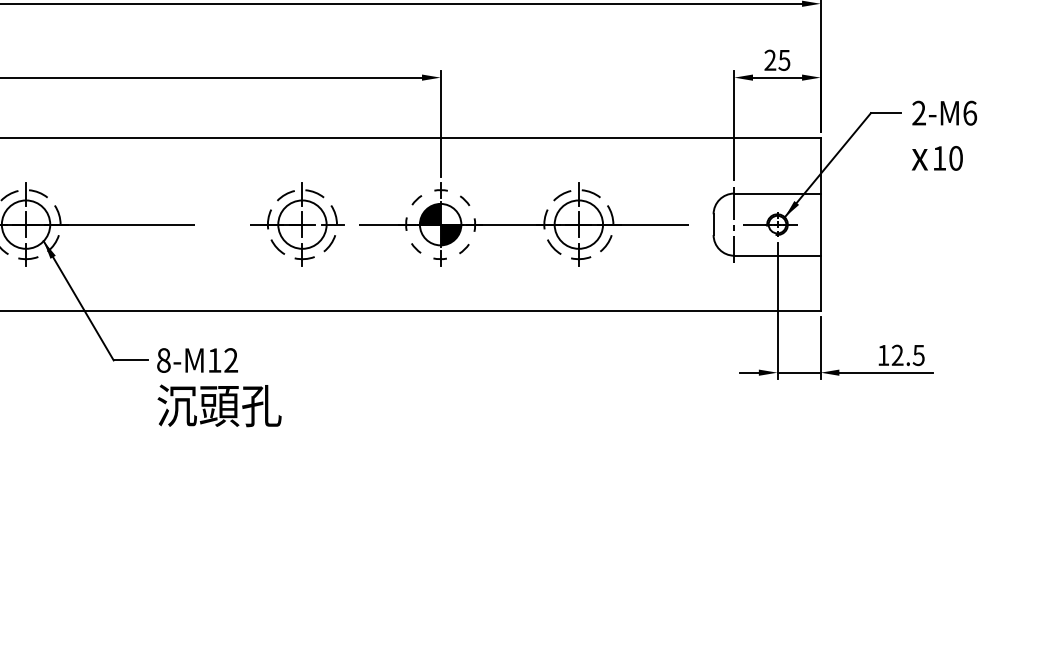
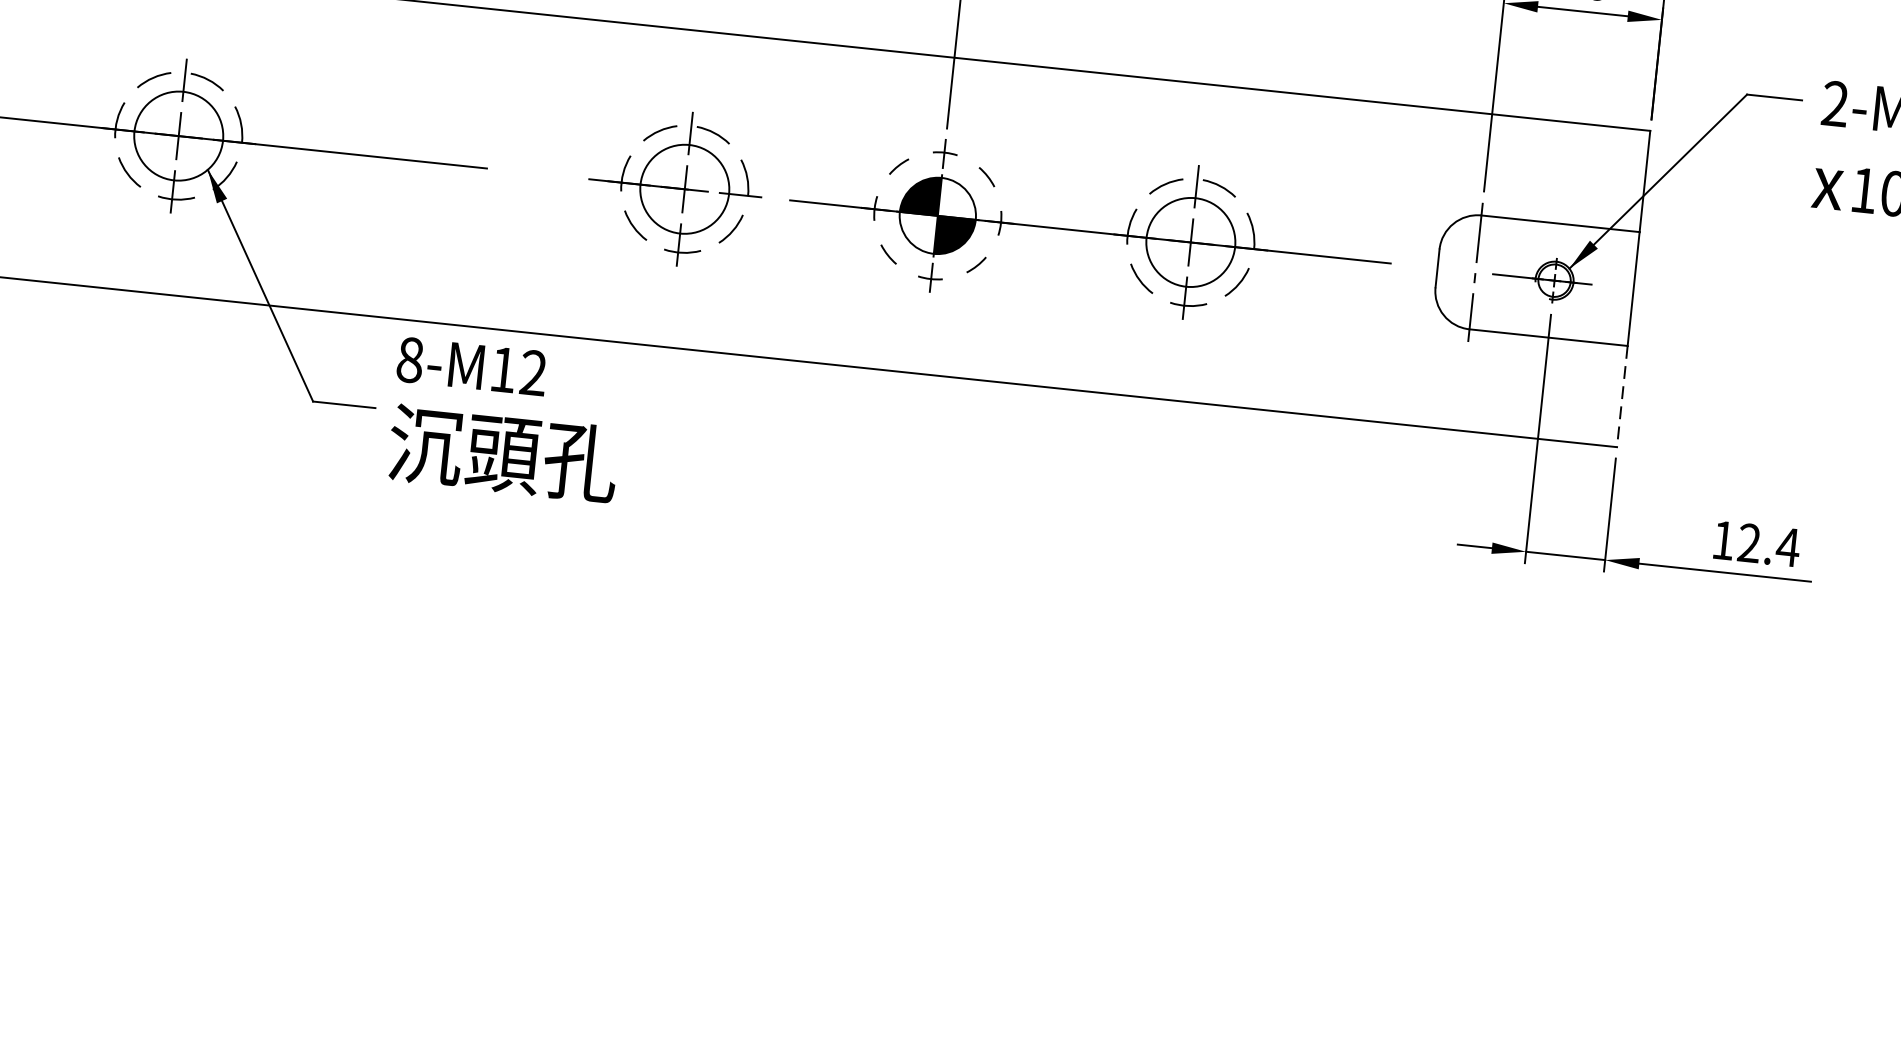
line: (820, 283) -> (1621, 396), solid -> dashed
text: (918, 355) -> (1787, 547), 12.5 -> 12.4
text: (219, 387) -> (506, 420), moved

